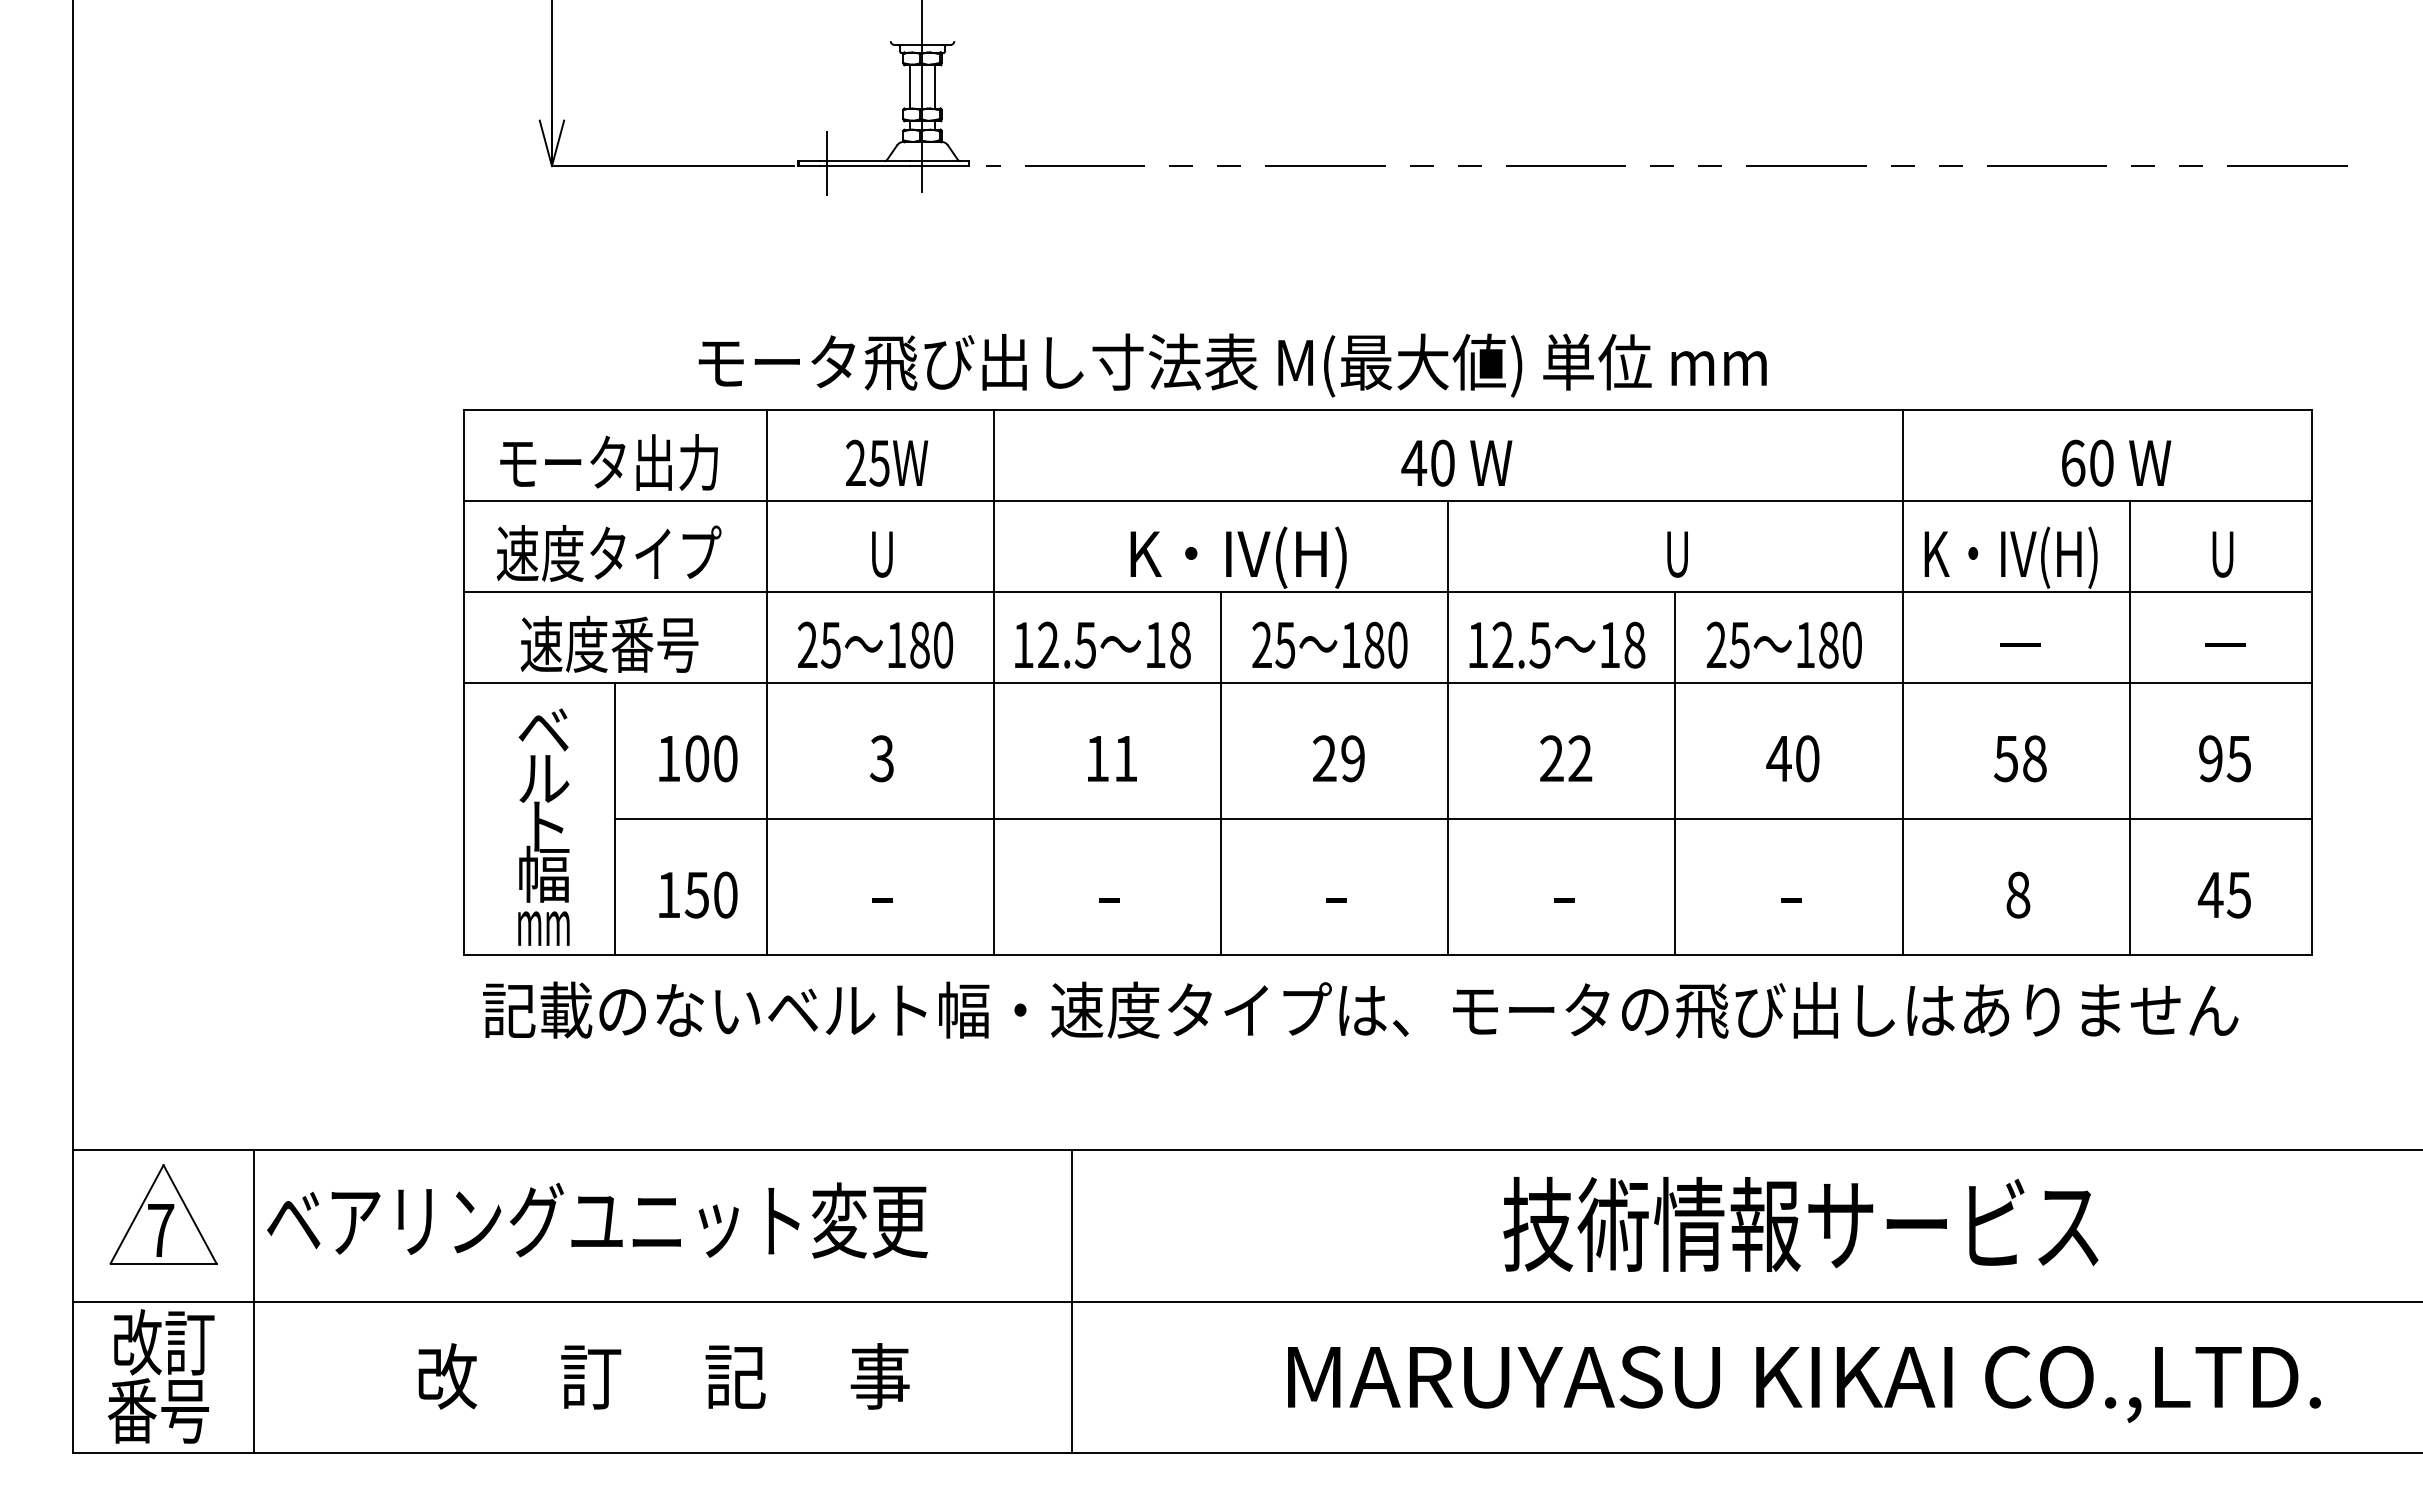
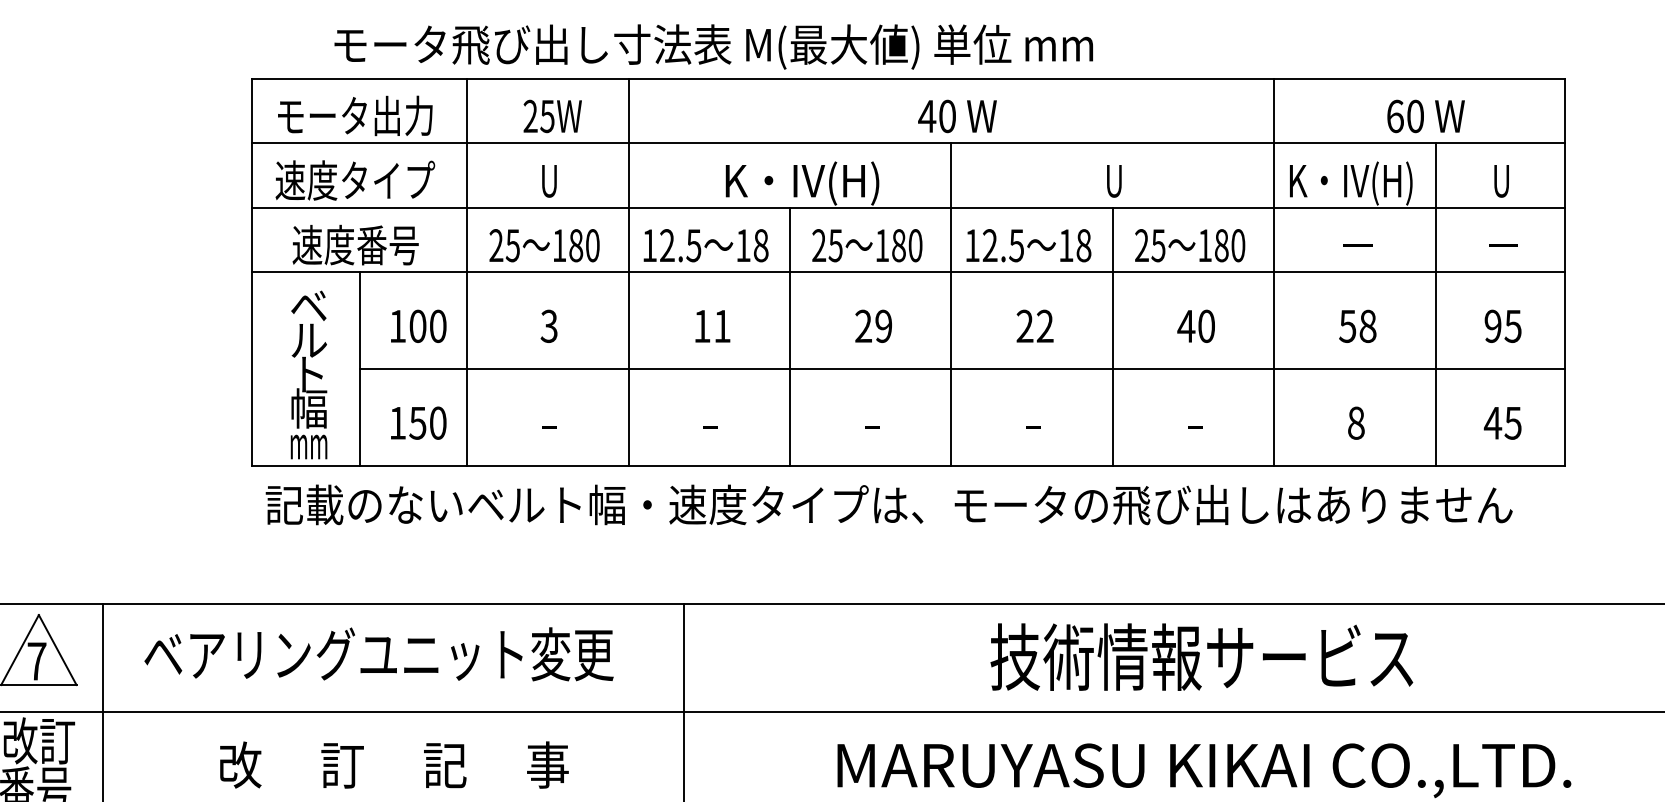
text: (1232, 365) -> (713, 47), moved
text: (597, 1220) -> (379, 654), moved

